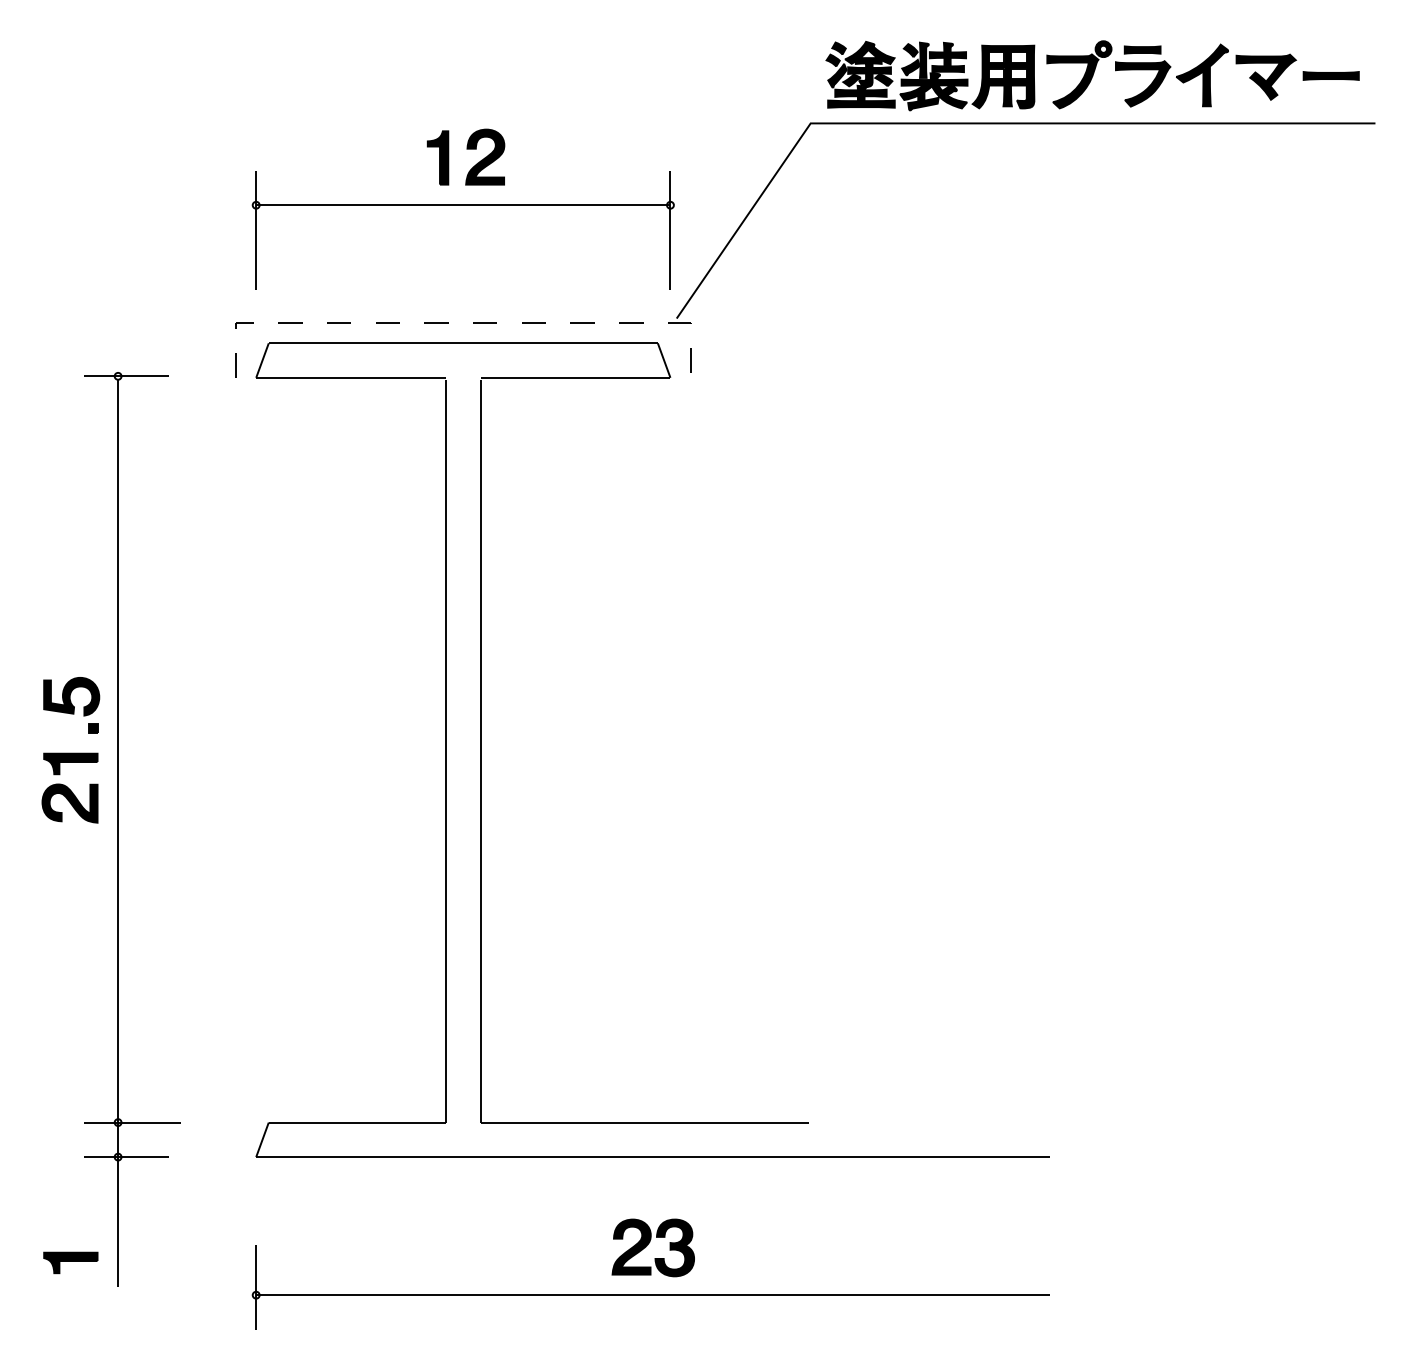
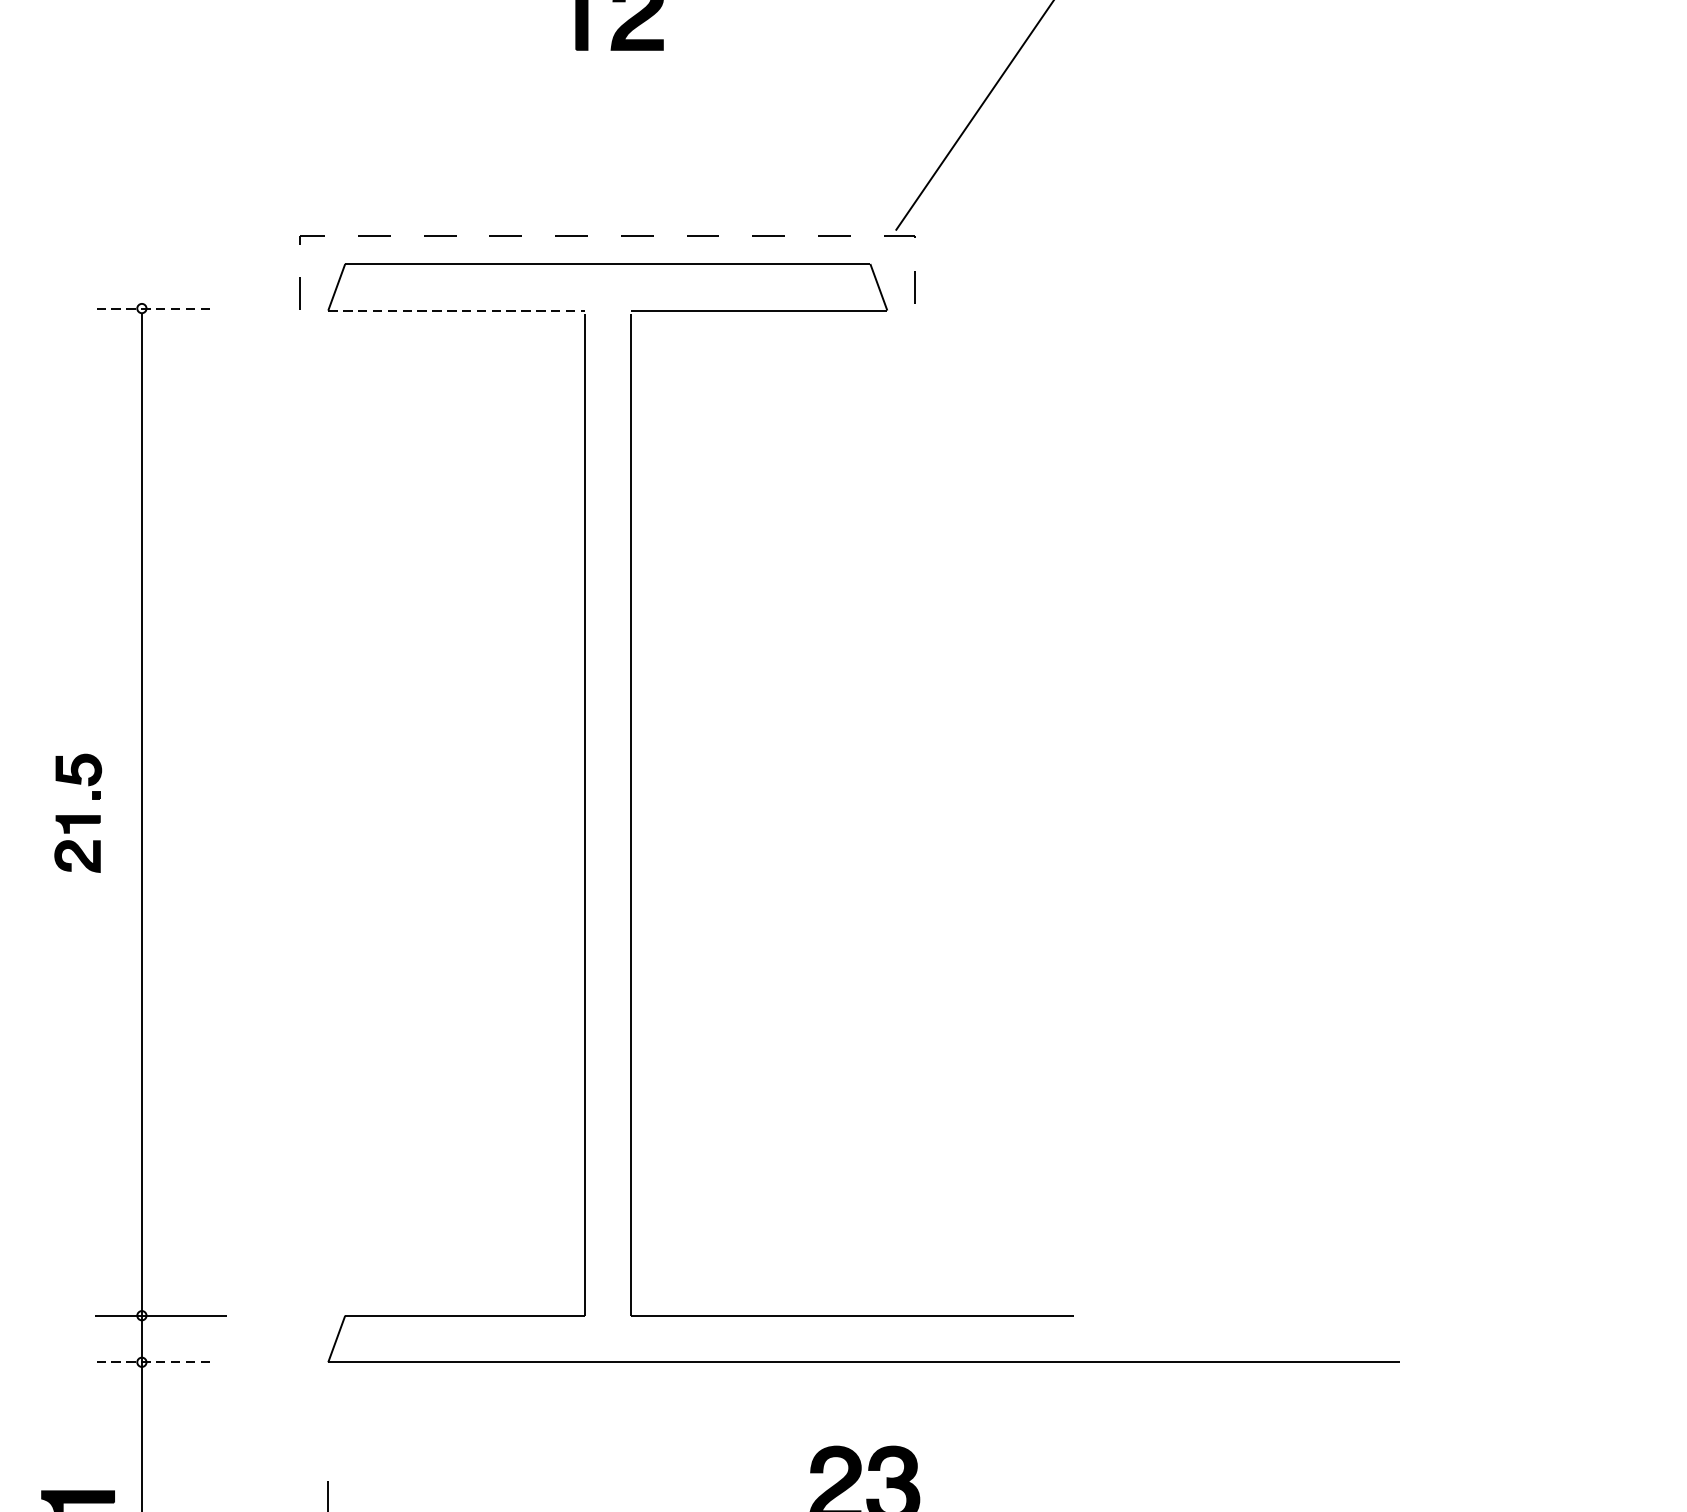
part: (462, 205) -> (606, 78), removed
line: (125, 376) -> (151, 308), solid -> dashed
line: (351, 377) -> (456, 310), solid -> dashed
part: (70, 750) -> (77, 813), size x0.6
line: (125, 1157) -> (151, 1362), solid -> dashed

